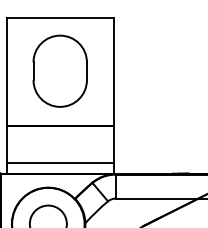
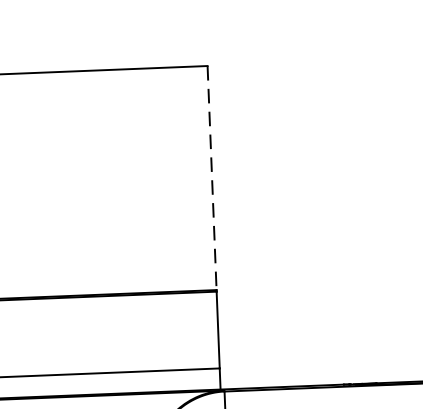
part: (59, 70) -> (99, 179), removed
line: (113, 71) -> (211, 177), solid -> dashed

